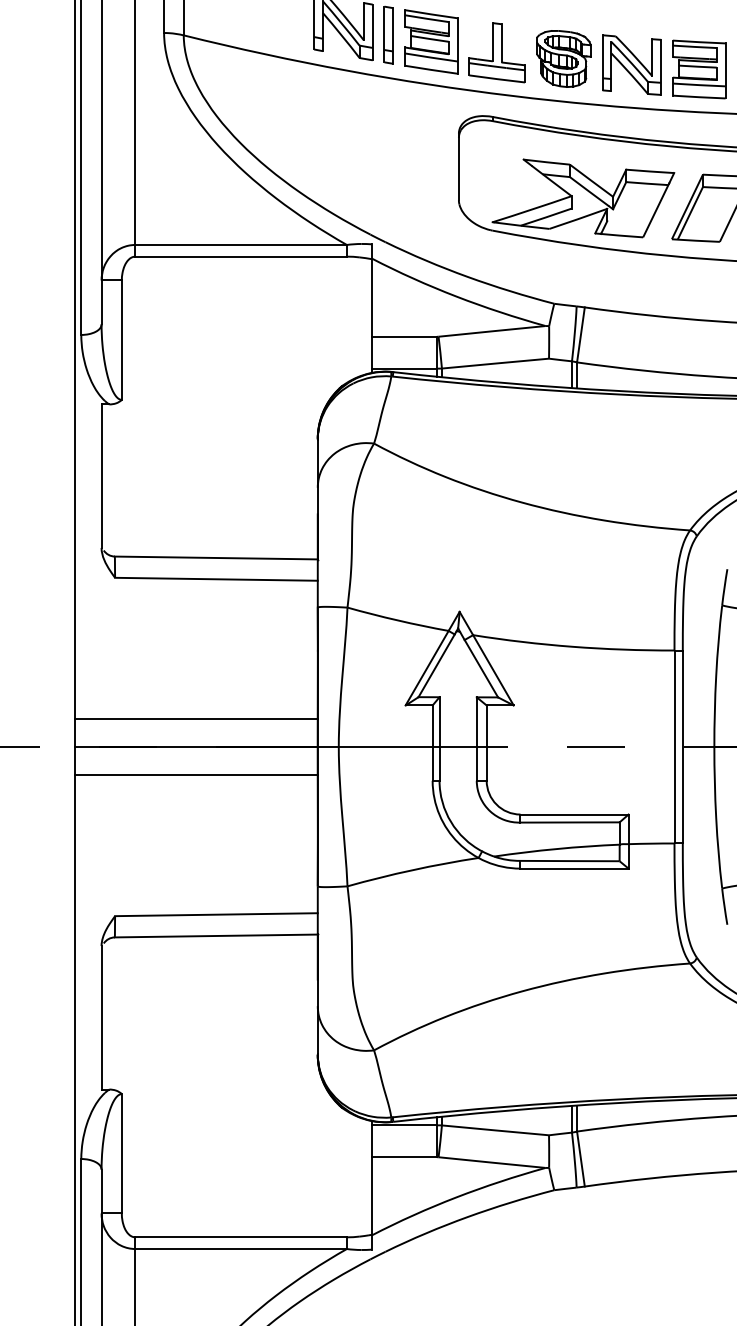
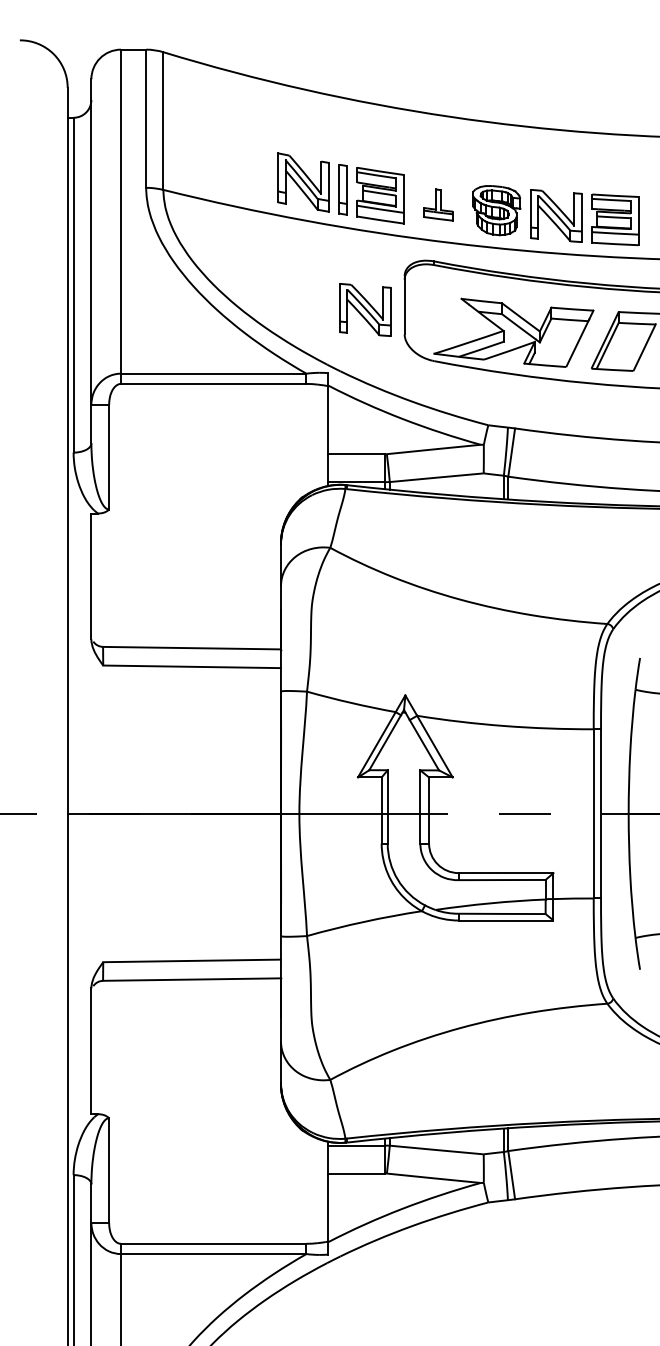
part: (497, 51) -> (438, 204), size x0.6
part: (414, 171) -> (365, 309), added
line: (195, 719) -> (173, 789), removed
line: (195, 775) -> (173, 838), removed

